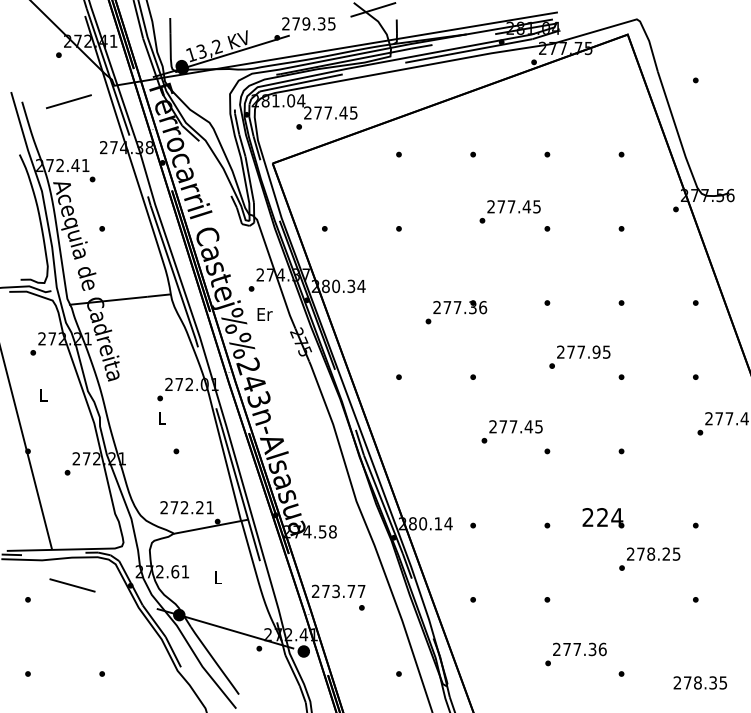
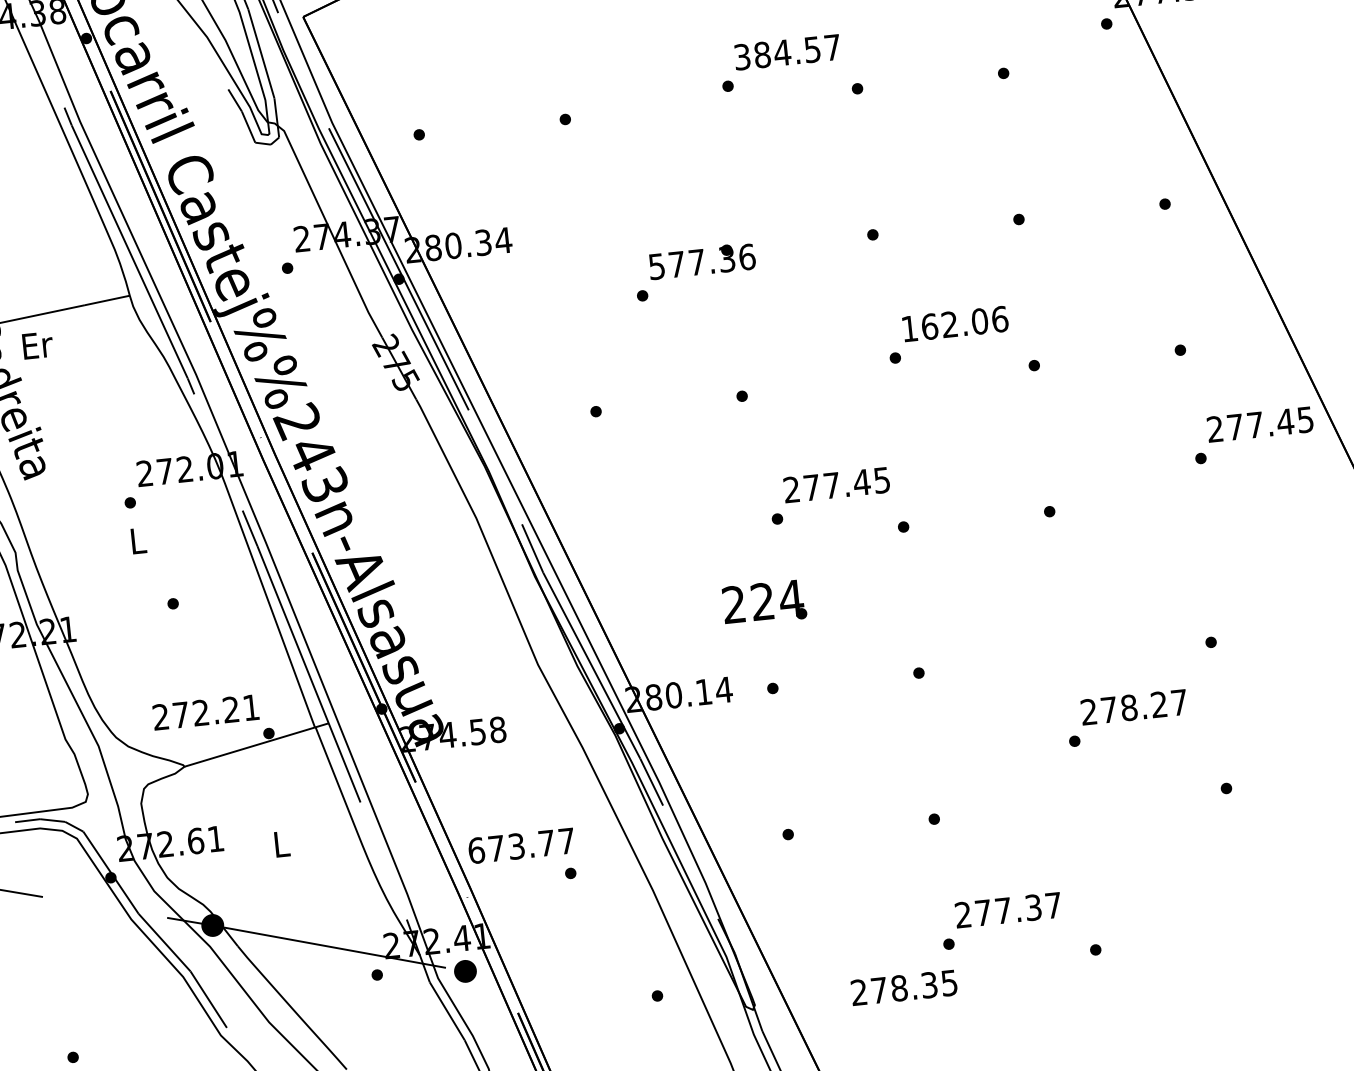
text: (513, 206) -> (786, 51), 277.45 -> 384.57
text: (436, 307) -> (655, 266), 277.36 -> 577.36
text: (264, 314) -> (36, 345), moved
text: (583, 351) -> (954, 322), 277.95 -> 162.06
text: (603, 518) -> (764, 603), moved
text: (676, 553) -> (1178, 701), 278.25 -> 278.27
text: (315, 591) -> (476, 850), 273.77 -> 673.77
text: (602, 649) -> (1053, 905), 277.36 -> 277.37
text: (699, 682) -> (902, 987), moved

